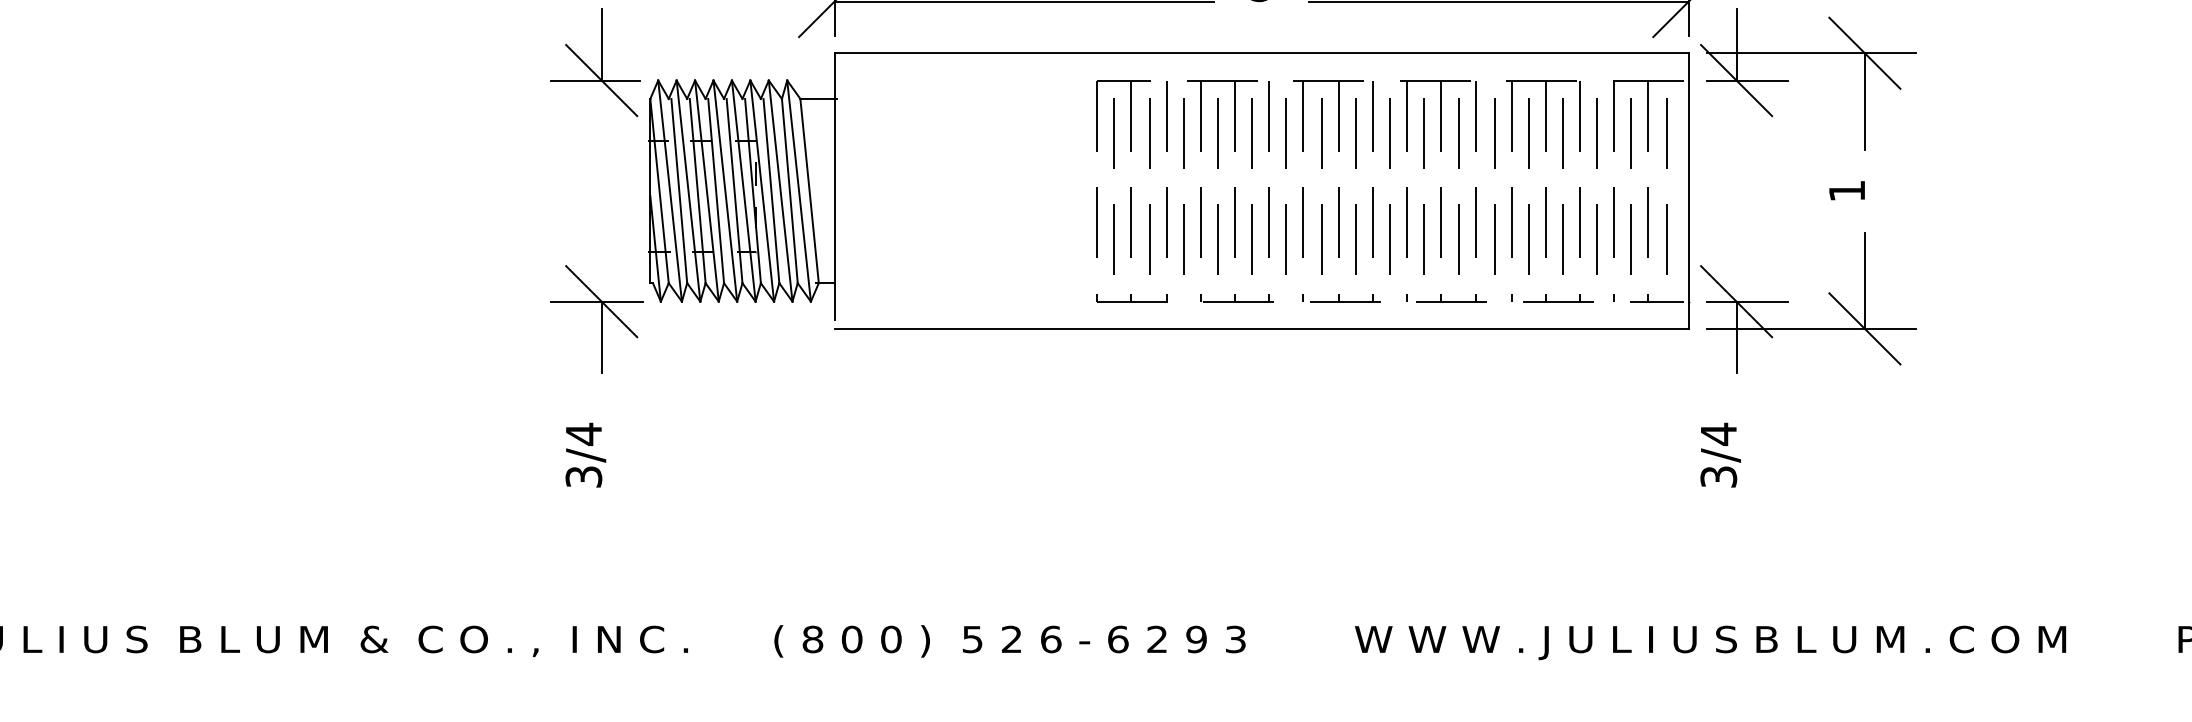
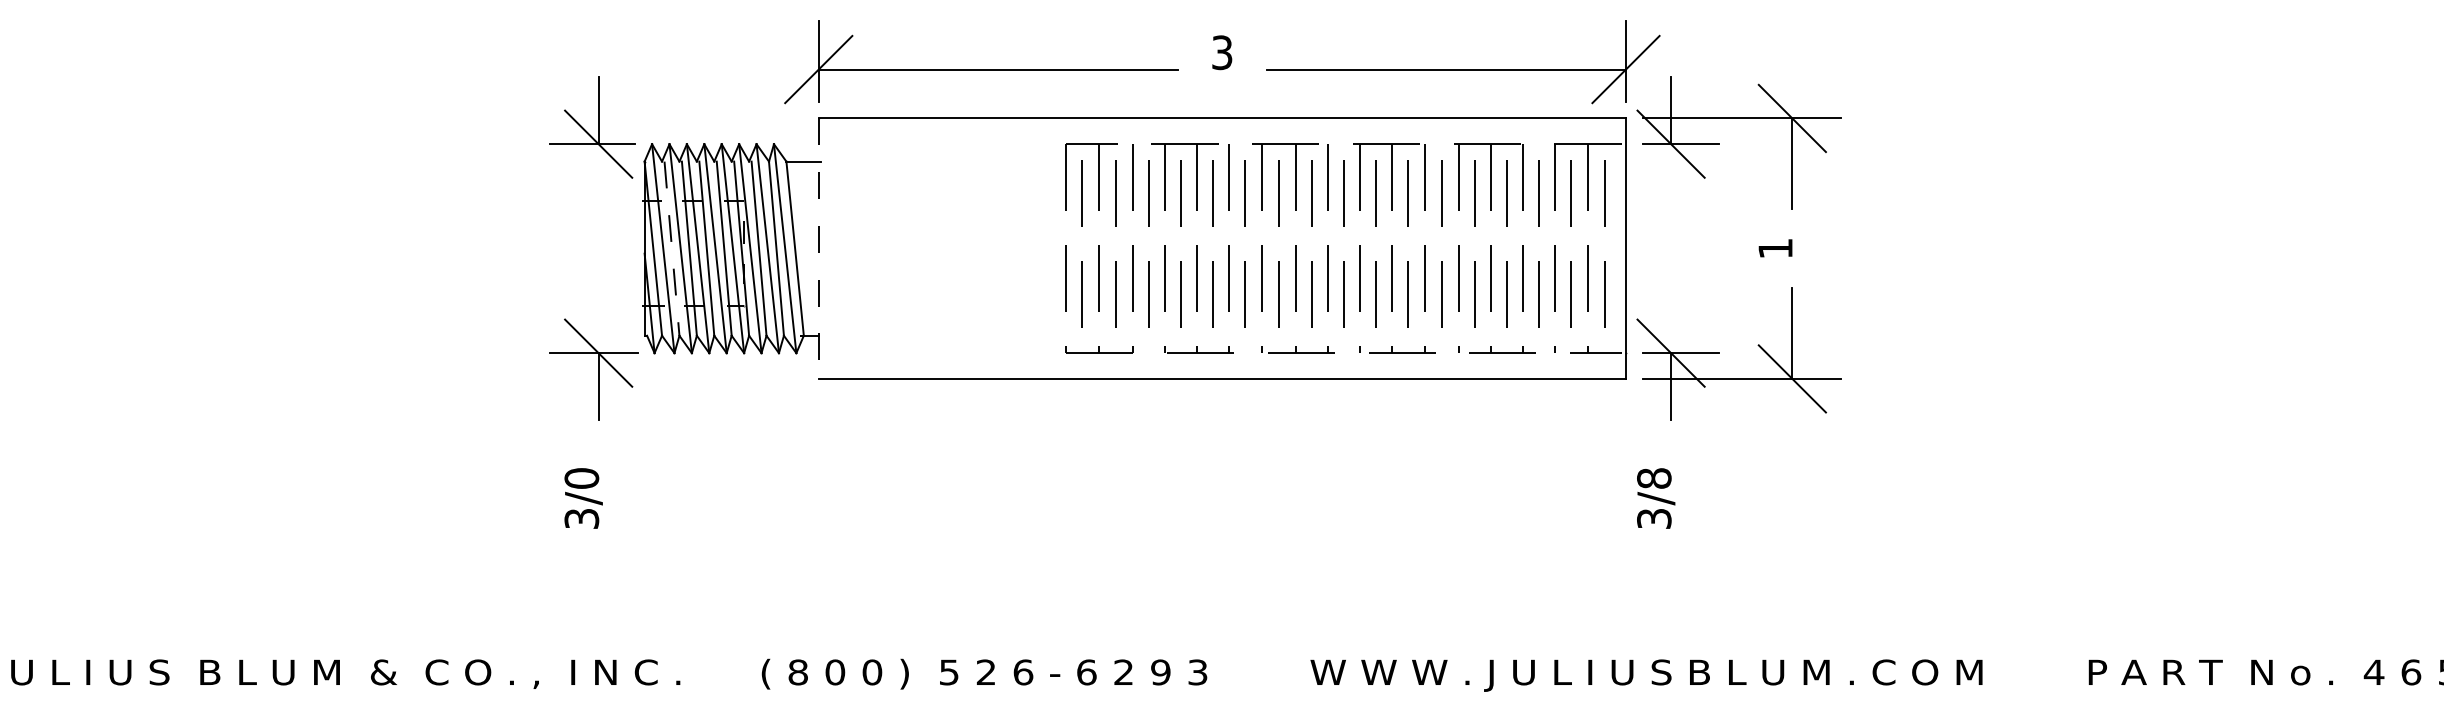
line: (834, 187) -> (818, 245), solid -> dashed
line: (679, 191) -> (672, 249), solid -> dashed
text: (583, 434) -> (581, 478), 3/4 -> 3/0
text: (1718, 434) -> (1654, 478), 3/4 -> 3/8

